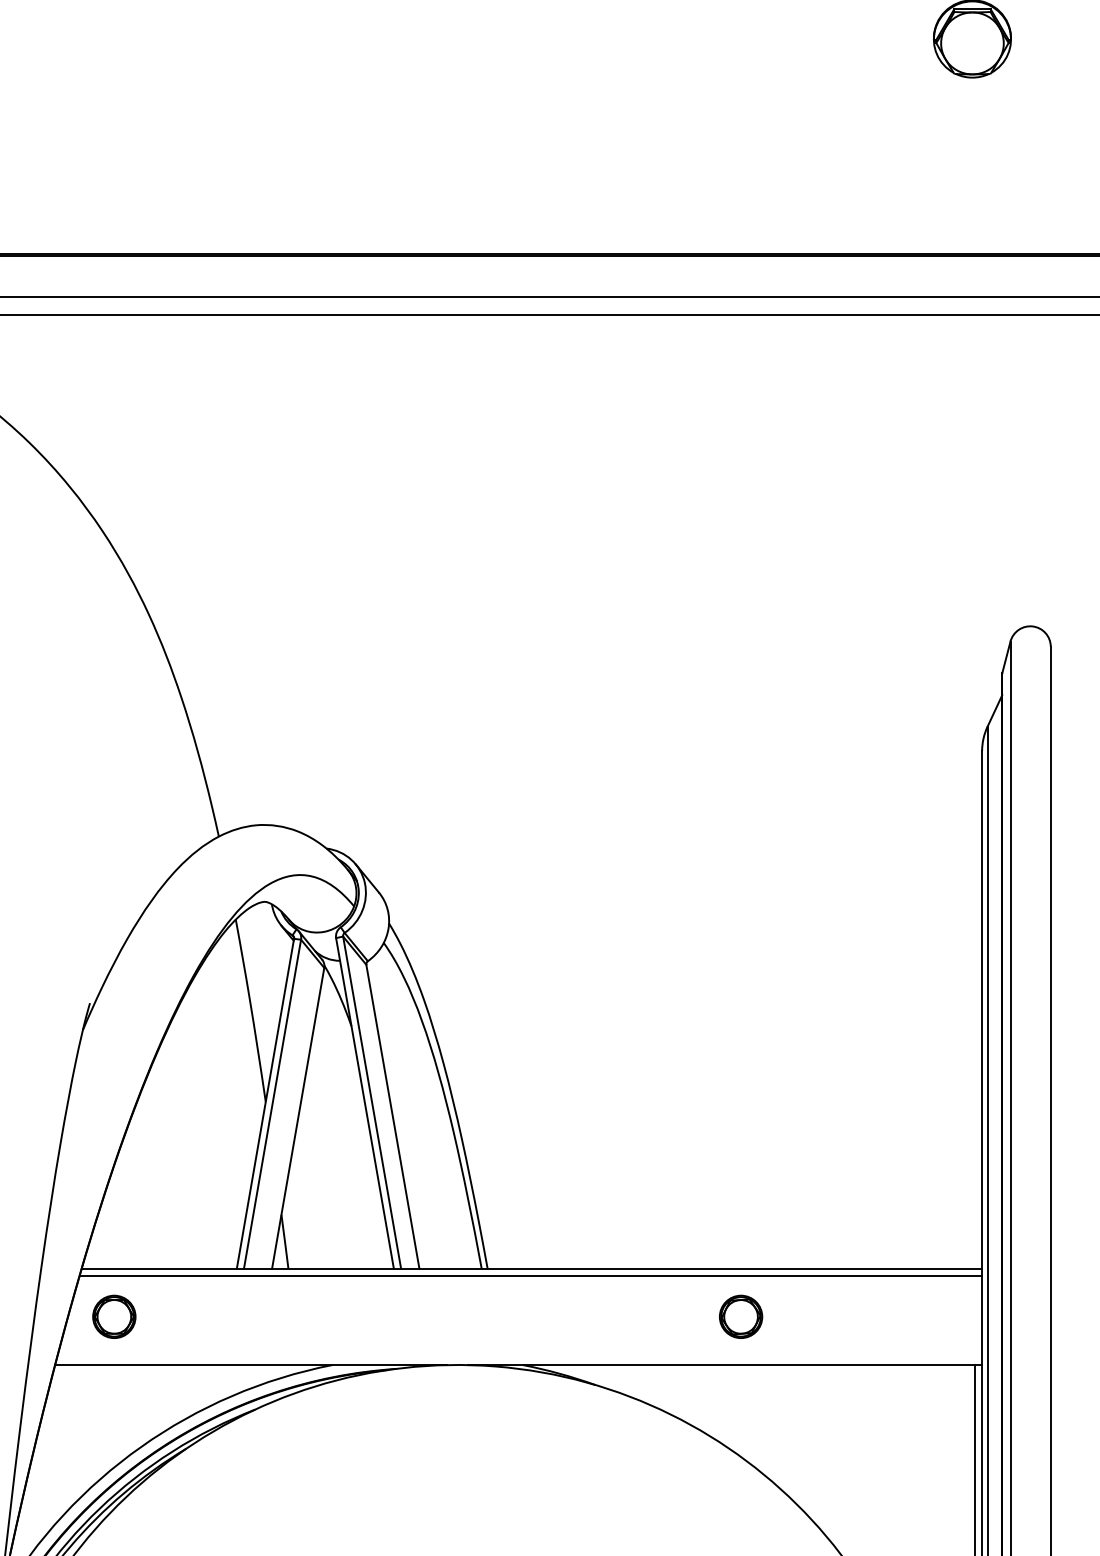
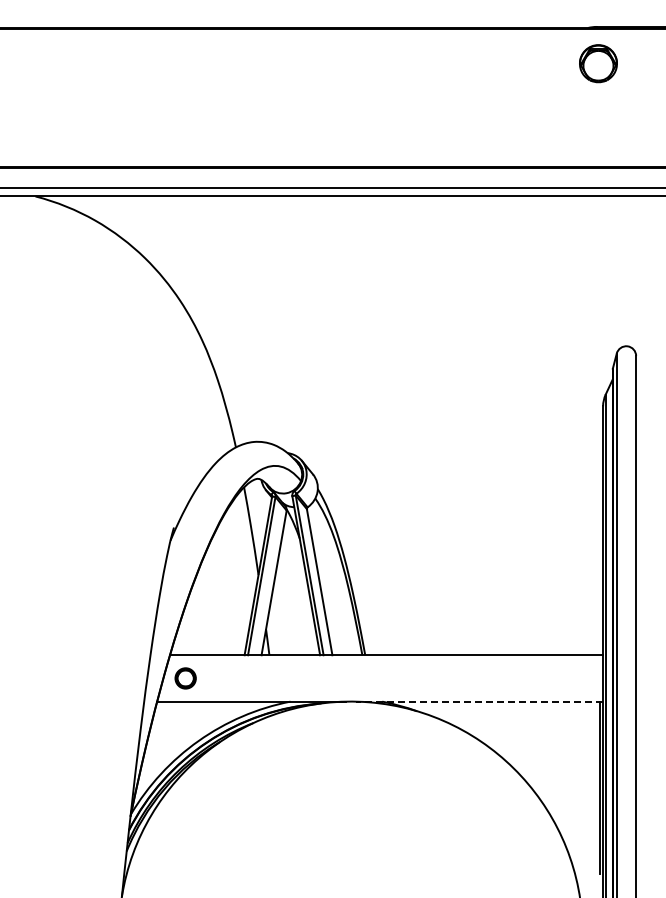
line: (529, 1275) -> (385, 658), removed
part: (741, 1316) -> (487, 678), removed
line: (725, 1364) -> (479, 701), solid -> dashed

